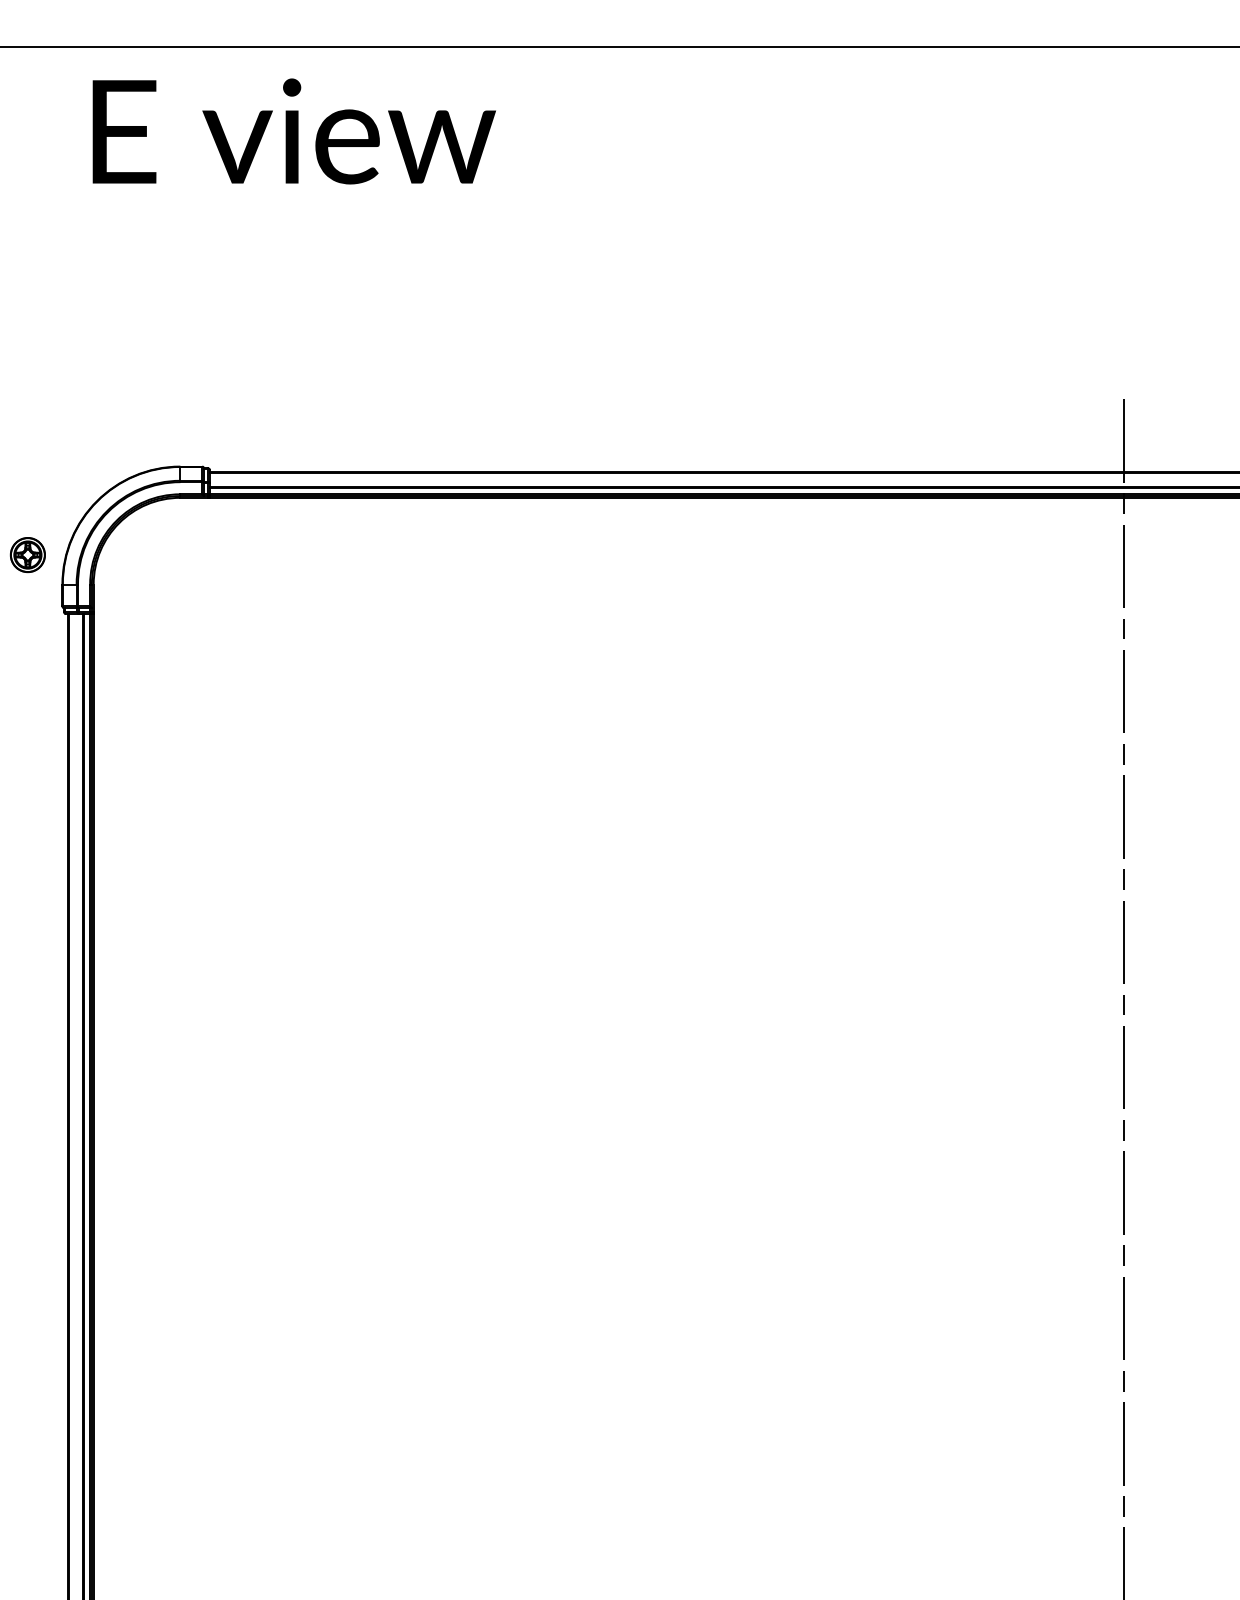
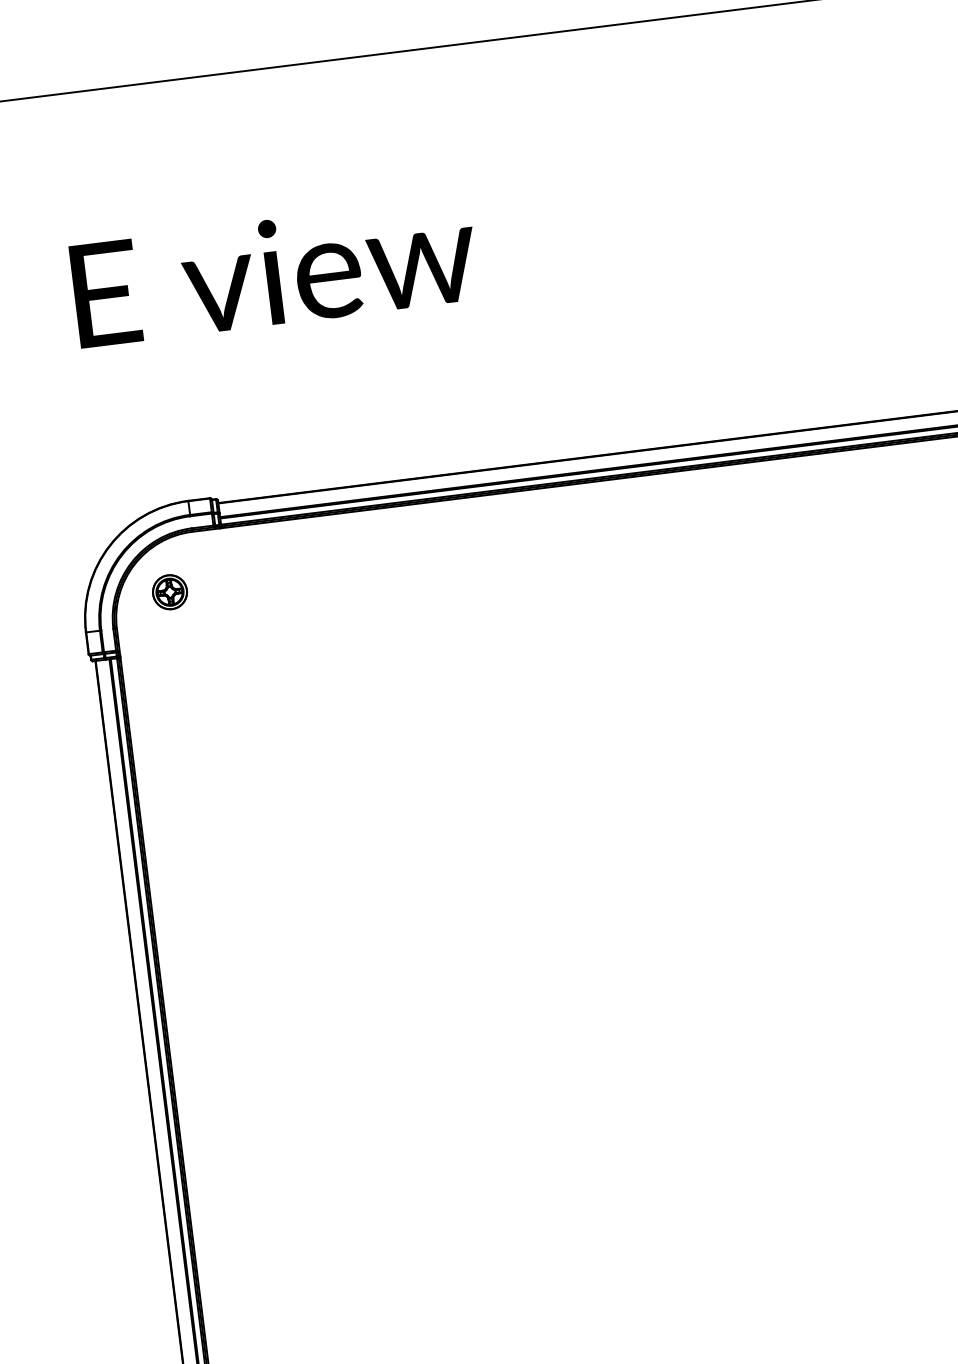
text: (293, 131) -> (273, 272), moved
part: (27, 555) -> (169, 592), moved

